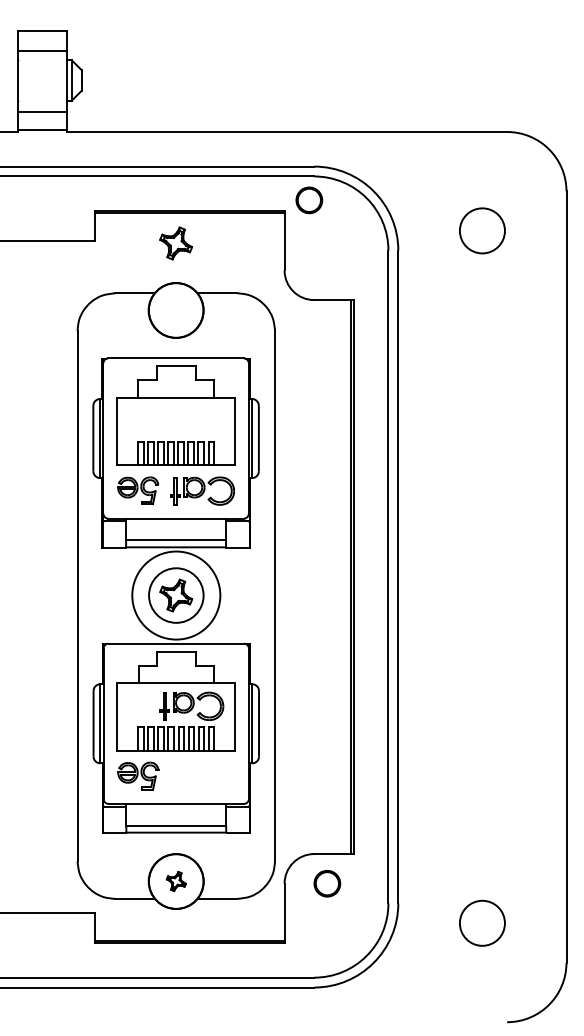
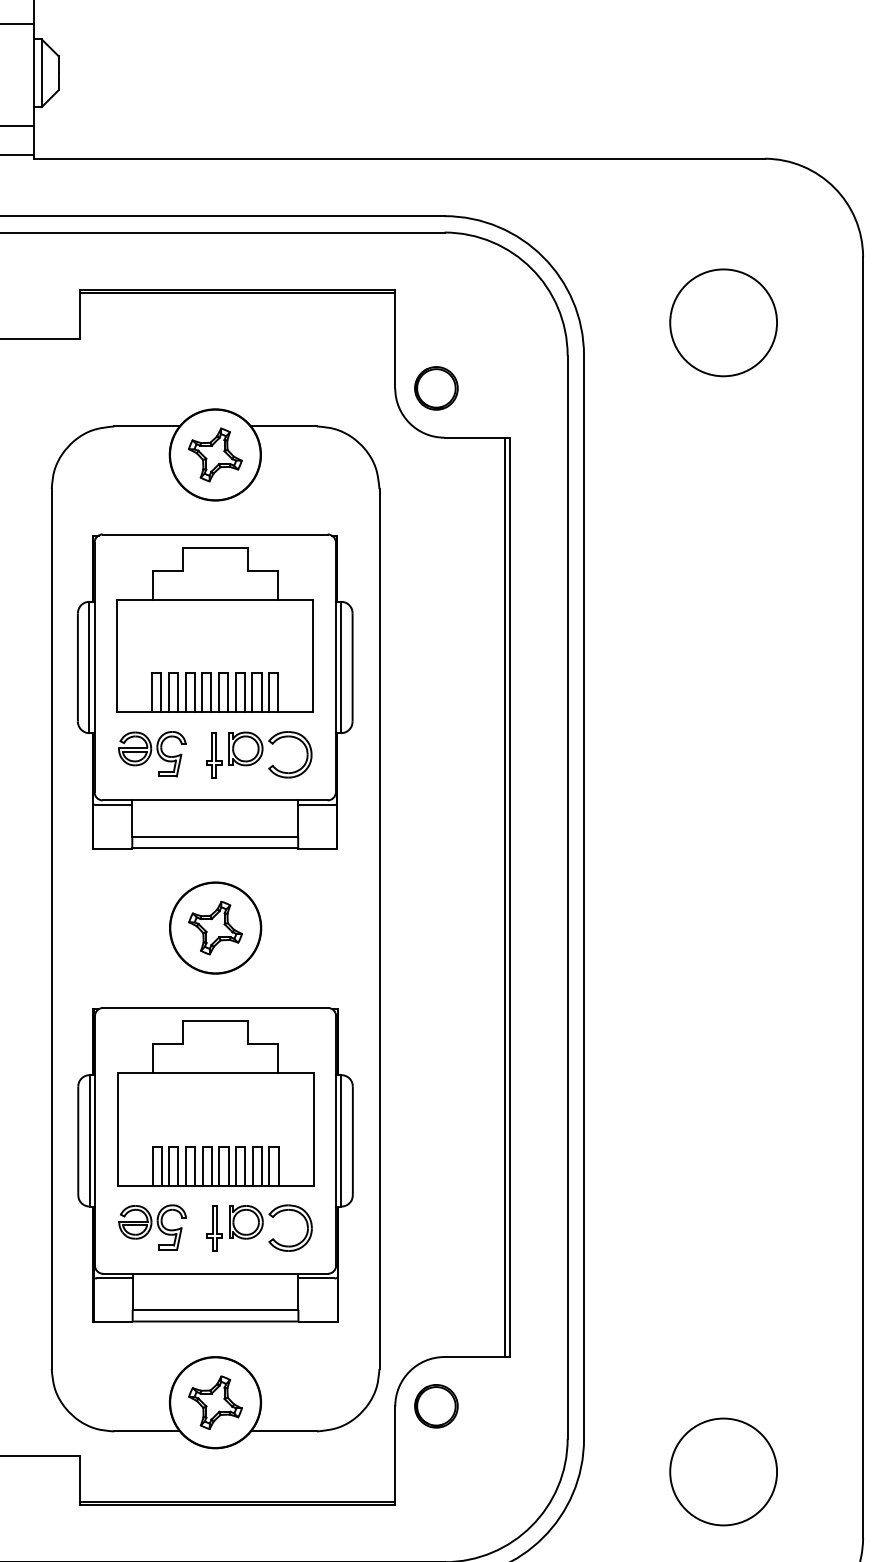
part: (309, 200) -> (436, 388), moved
circle: (482, 230) -> (723, 322), size x1.43
part: (175, 243) -> (214, 454), moved
circle: (175, 595) -> (214, 927), size x0.62
part: (191, 705) -> (259, 1226), moved
part: (176, 881) -> (215, 1402), size x1.67
part: (327, 883) -> (436, 1405), moved
circle: (482, 923) -> (723, 1472), size x1.43

